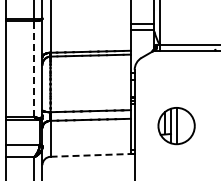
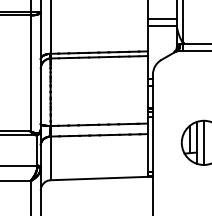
line: (34, 68) -> (31, 72), dashed -> solid
line: (91, 155) -> (100, 178), dashed -> solid

